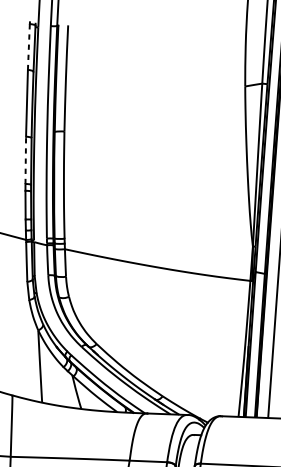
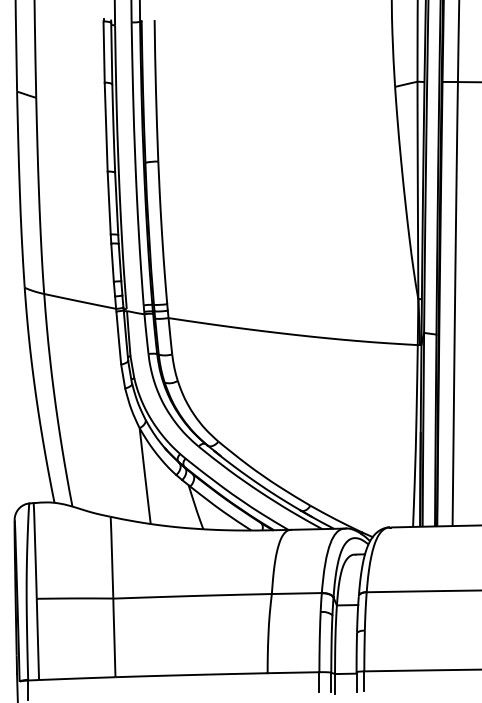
line: (29, 47) -> (104, 52), dashed -> solid
line: (26, 159) -> (109, 202), dashed -> solid

